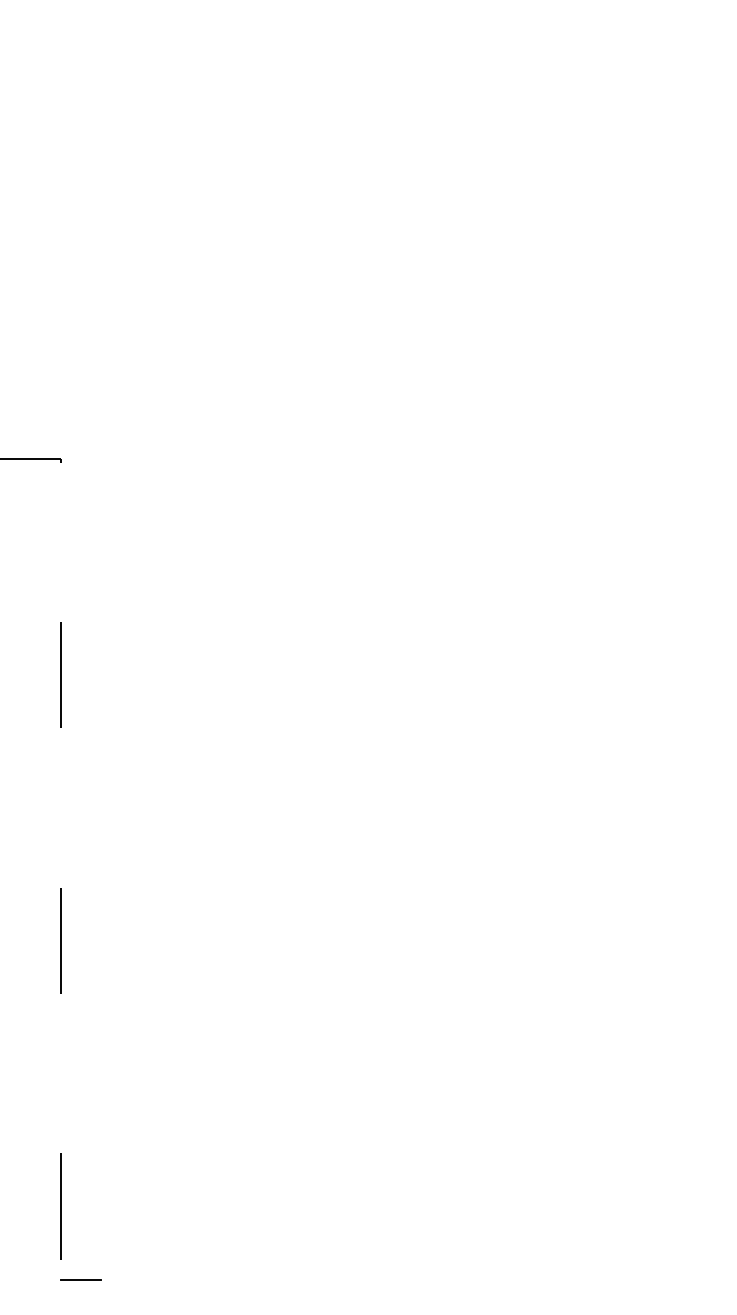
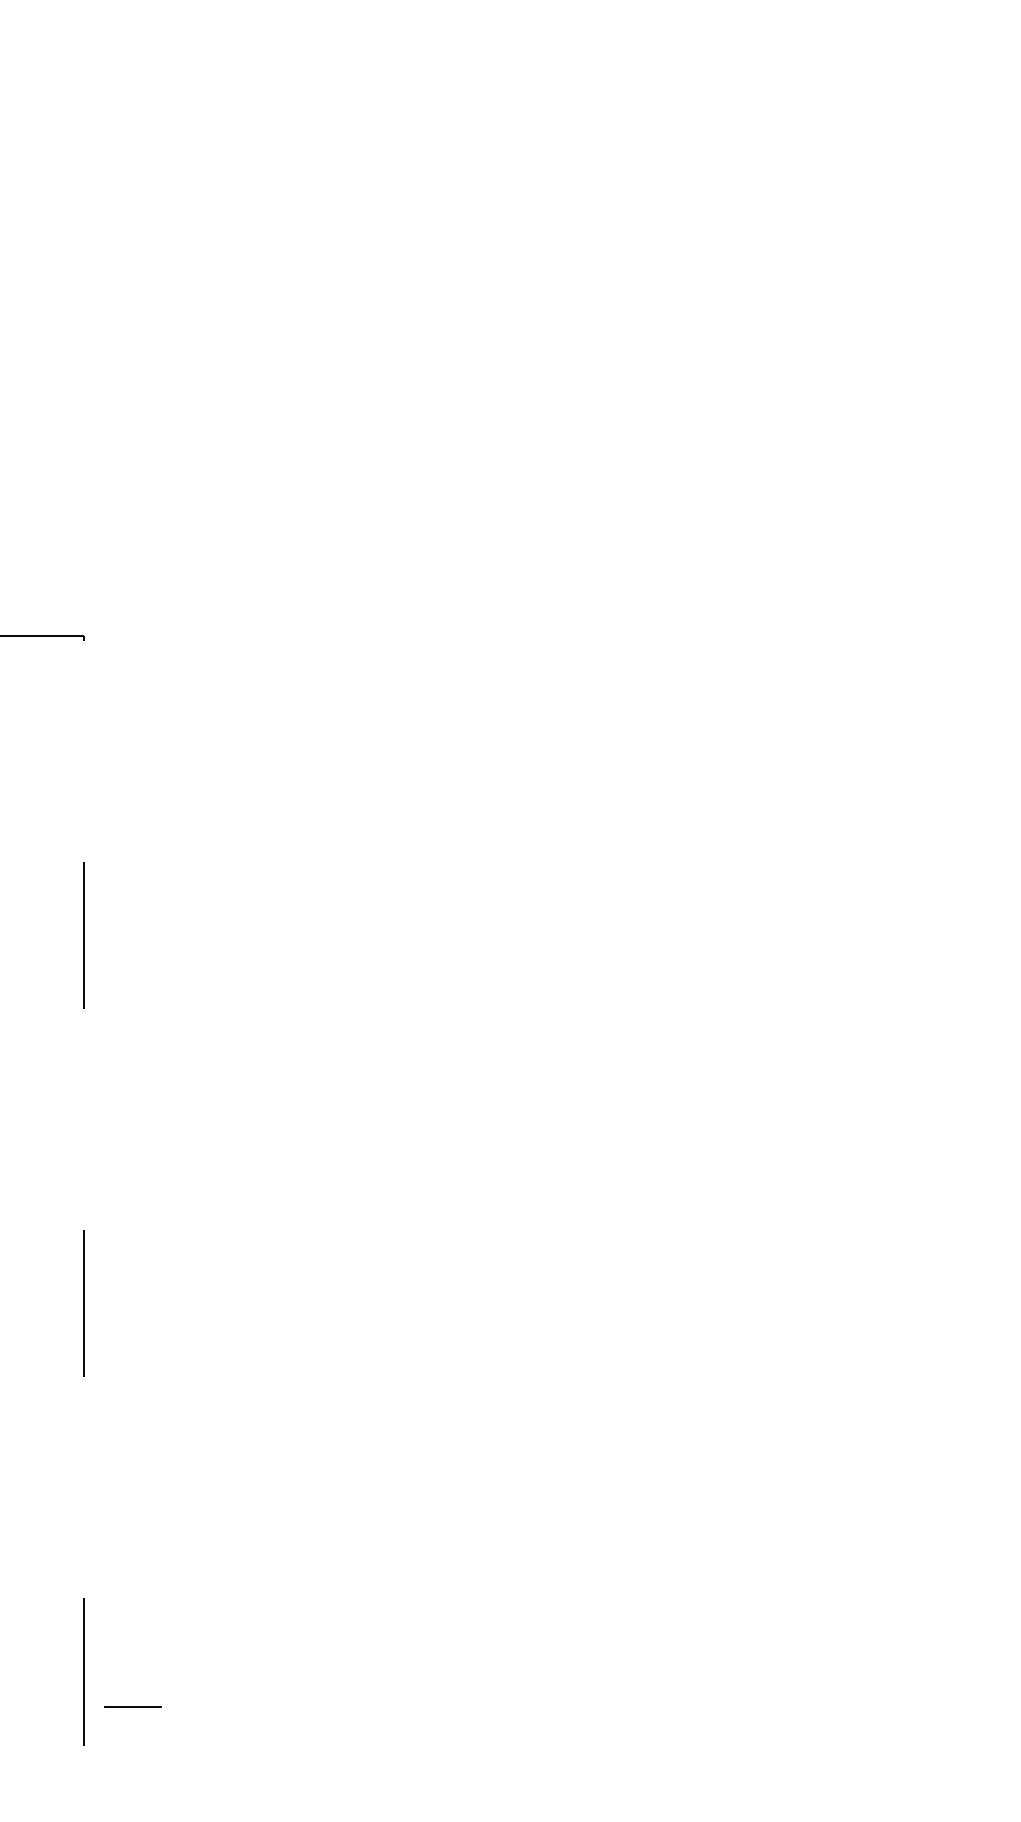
line: (80, 1279) -> (132, 1706), moved

